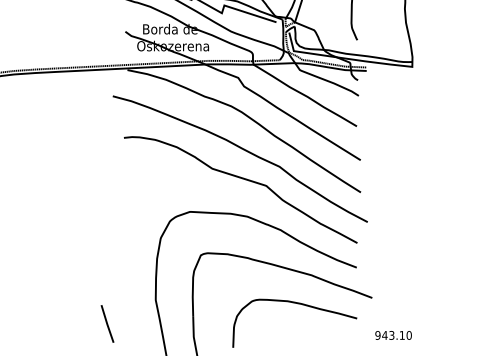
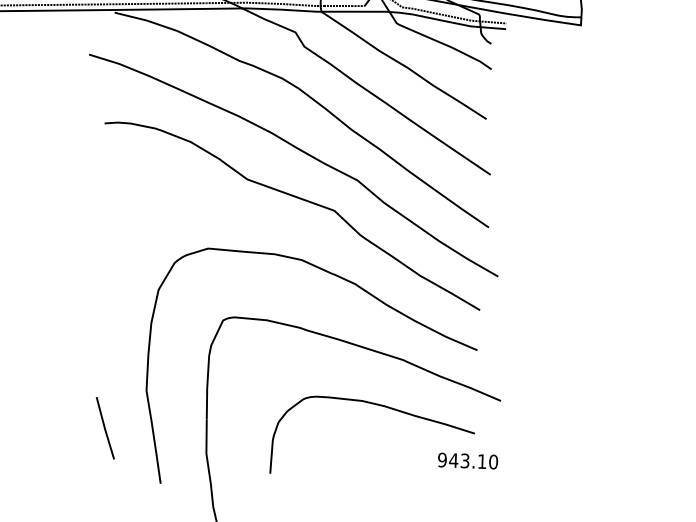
line: (107, 323) -> (105, 427), moved
text: (393, 335) -> (467, 461), moved

